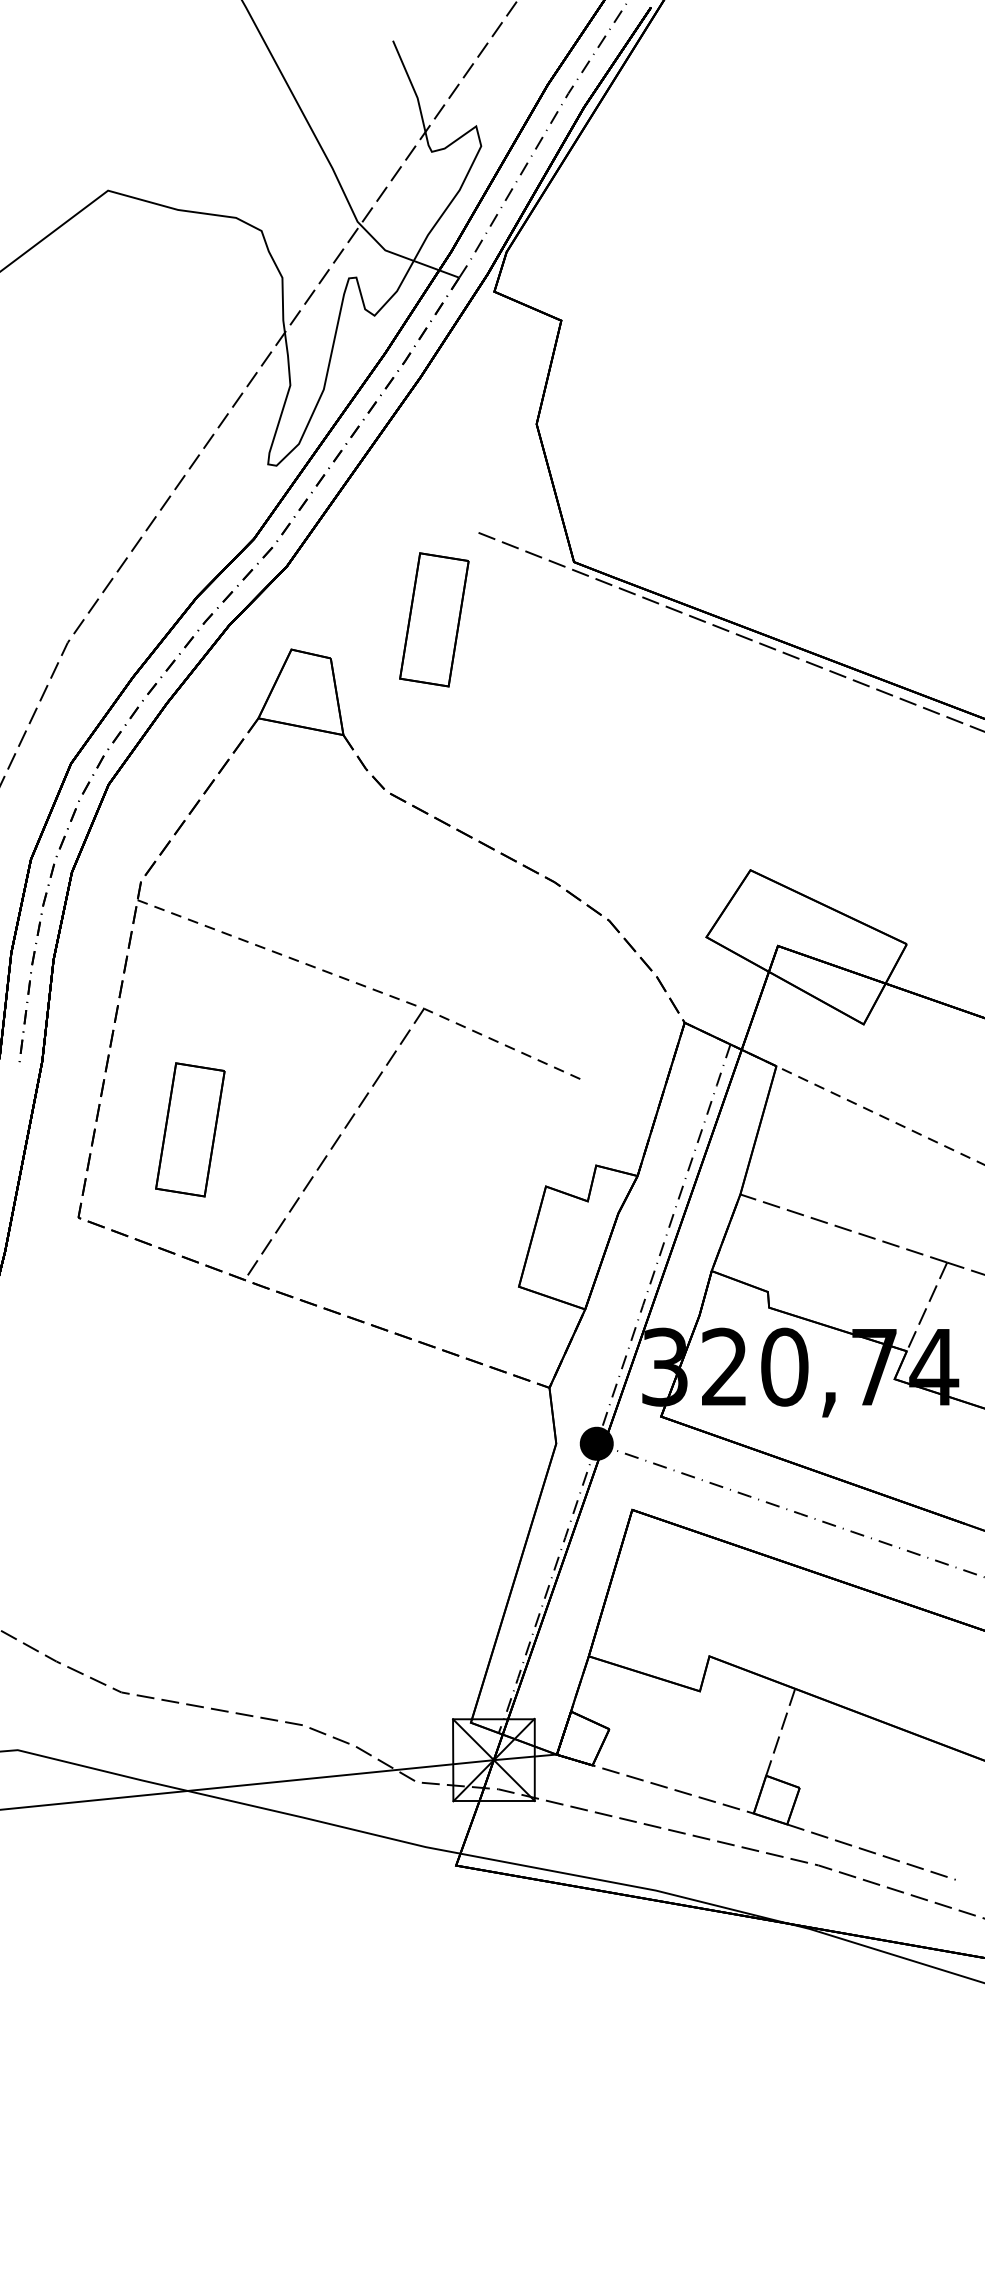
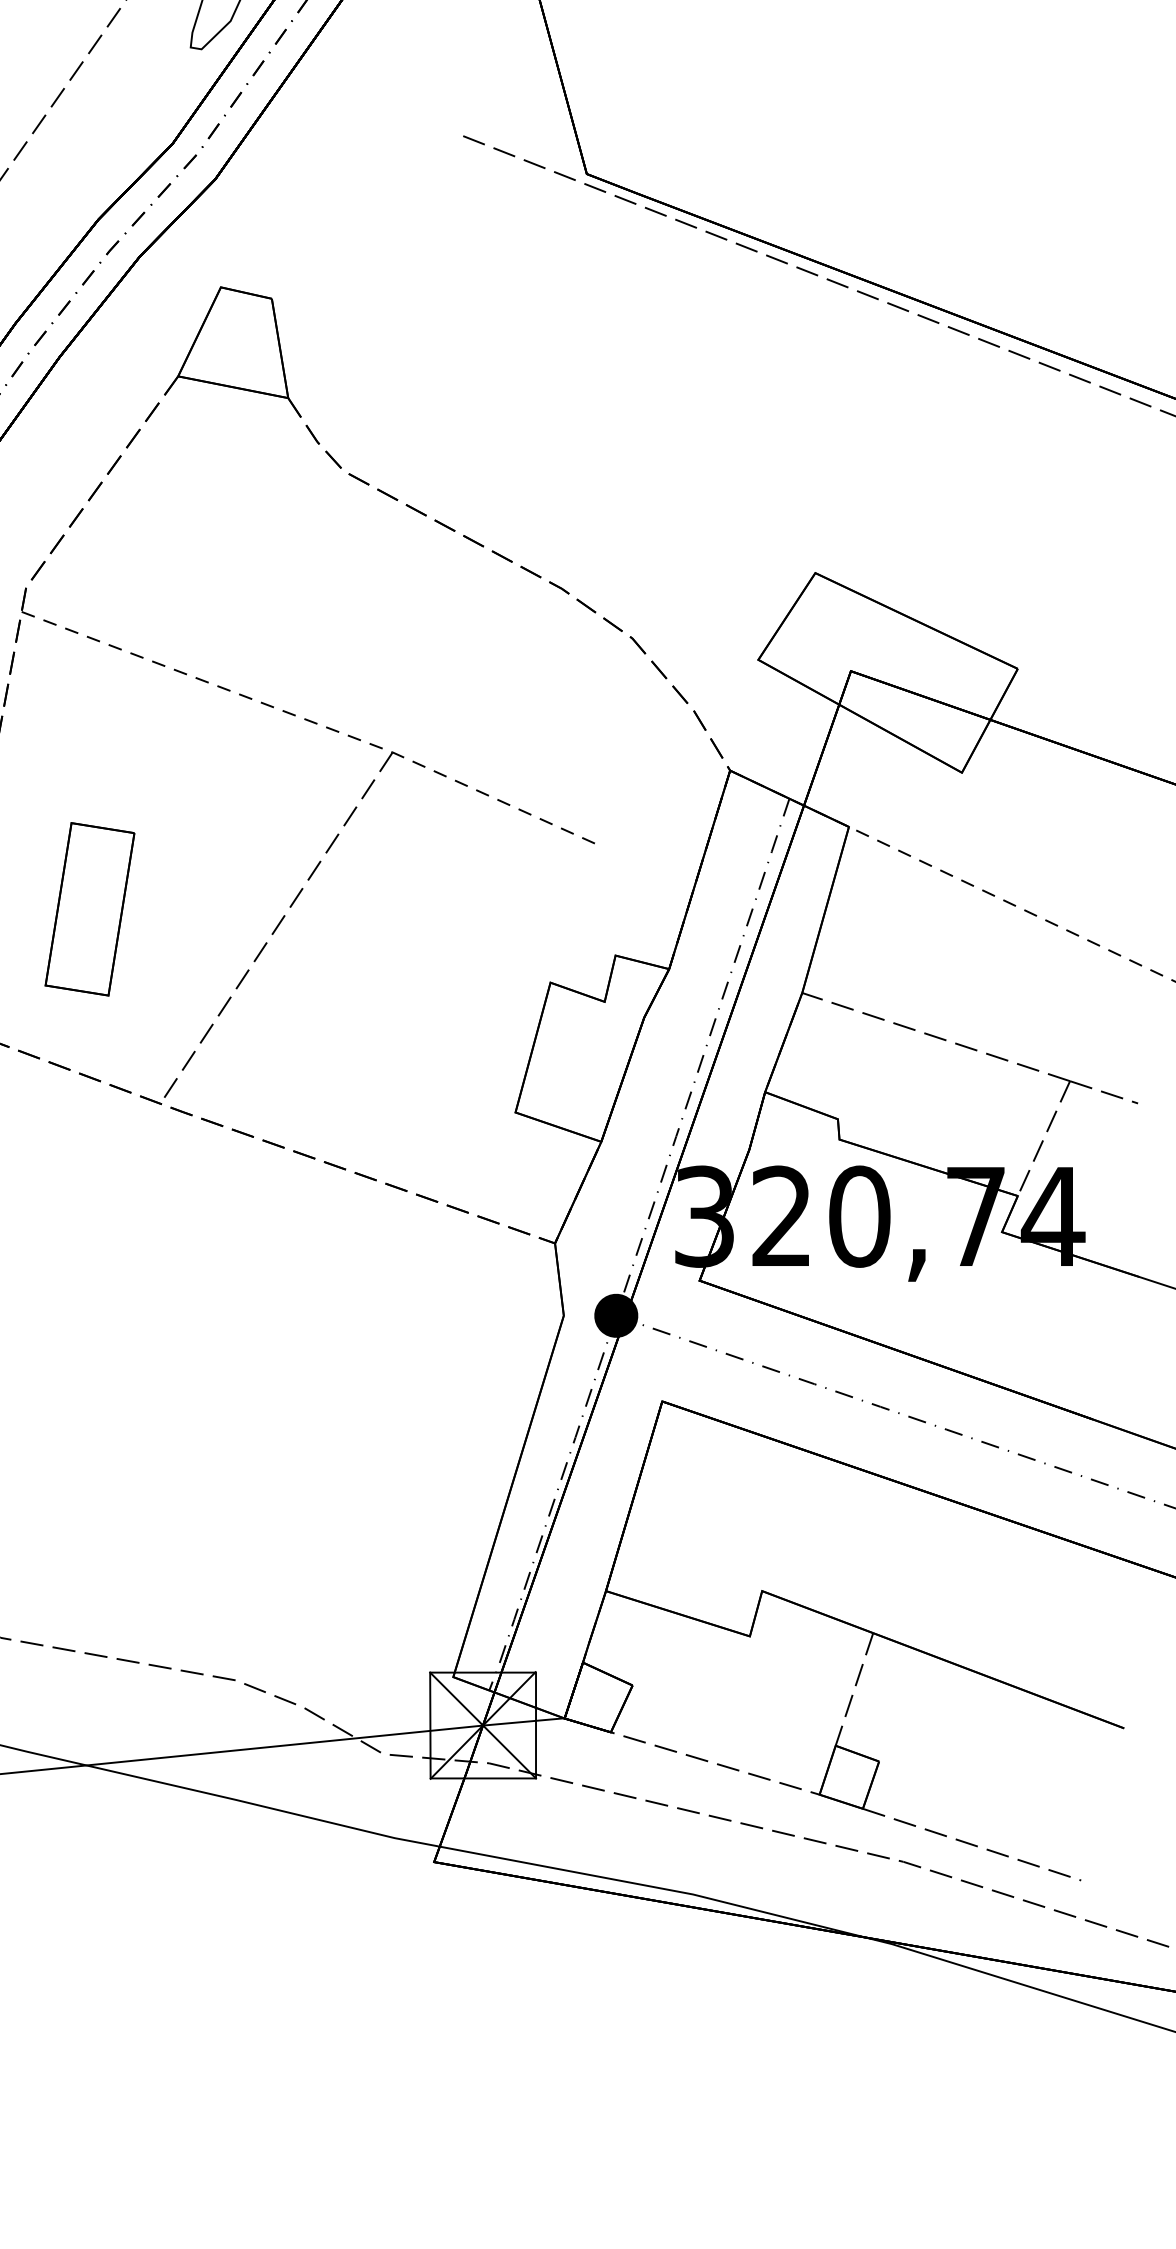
part: (434, 619) -> (406, 248), removed

